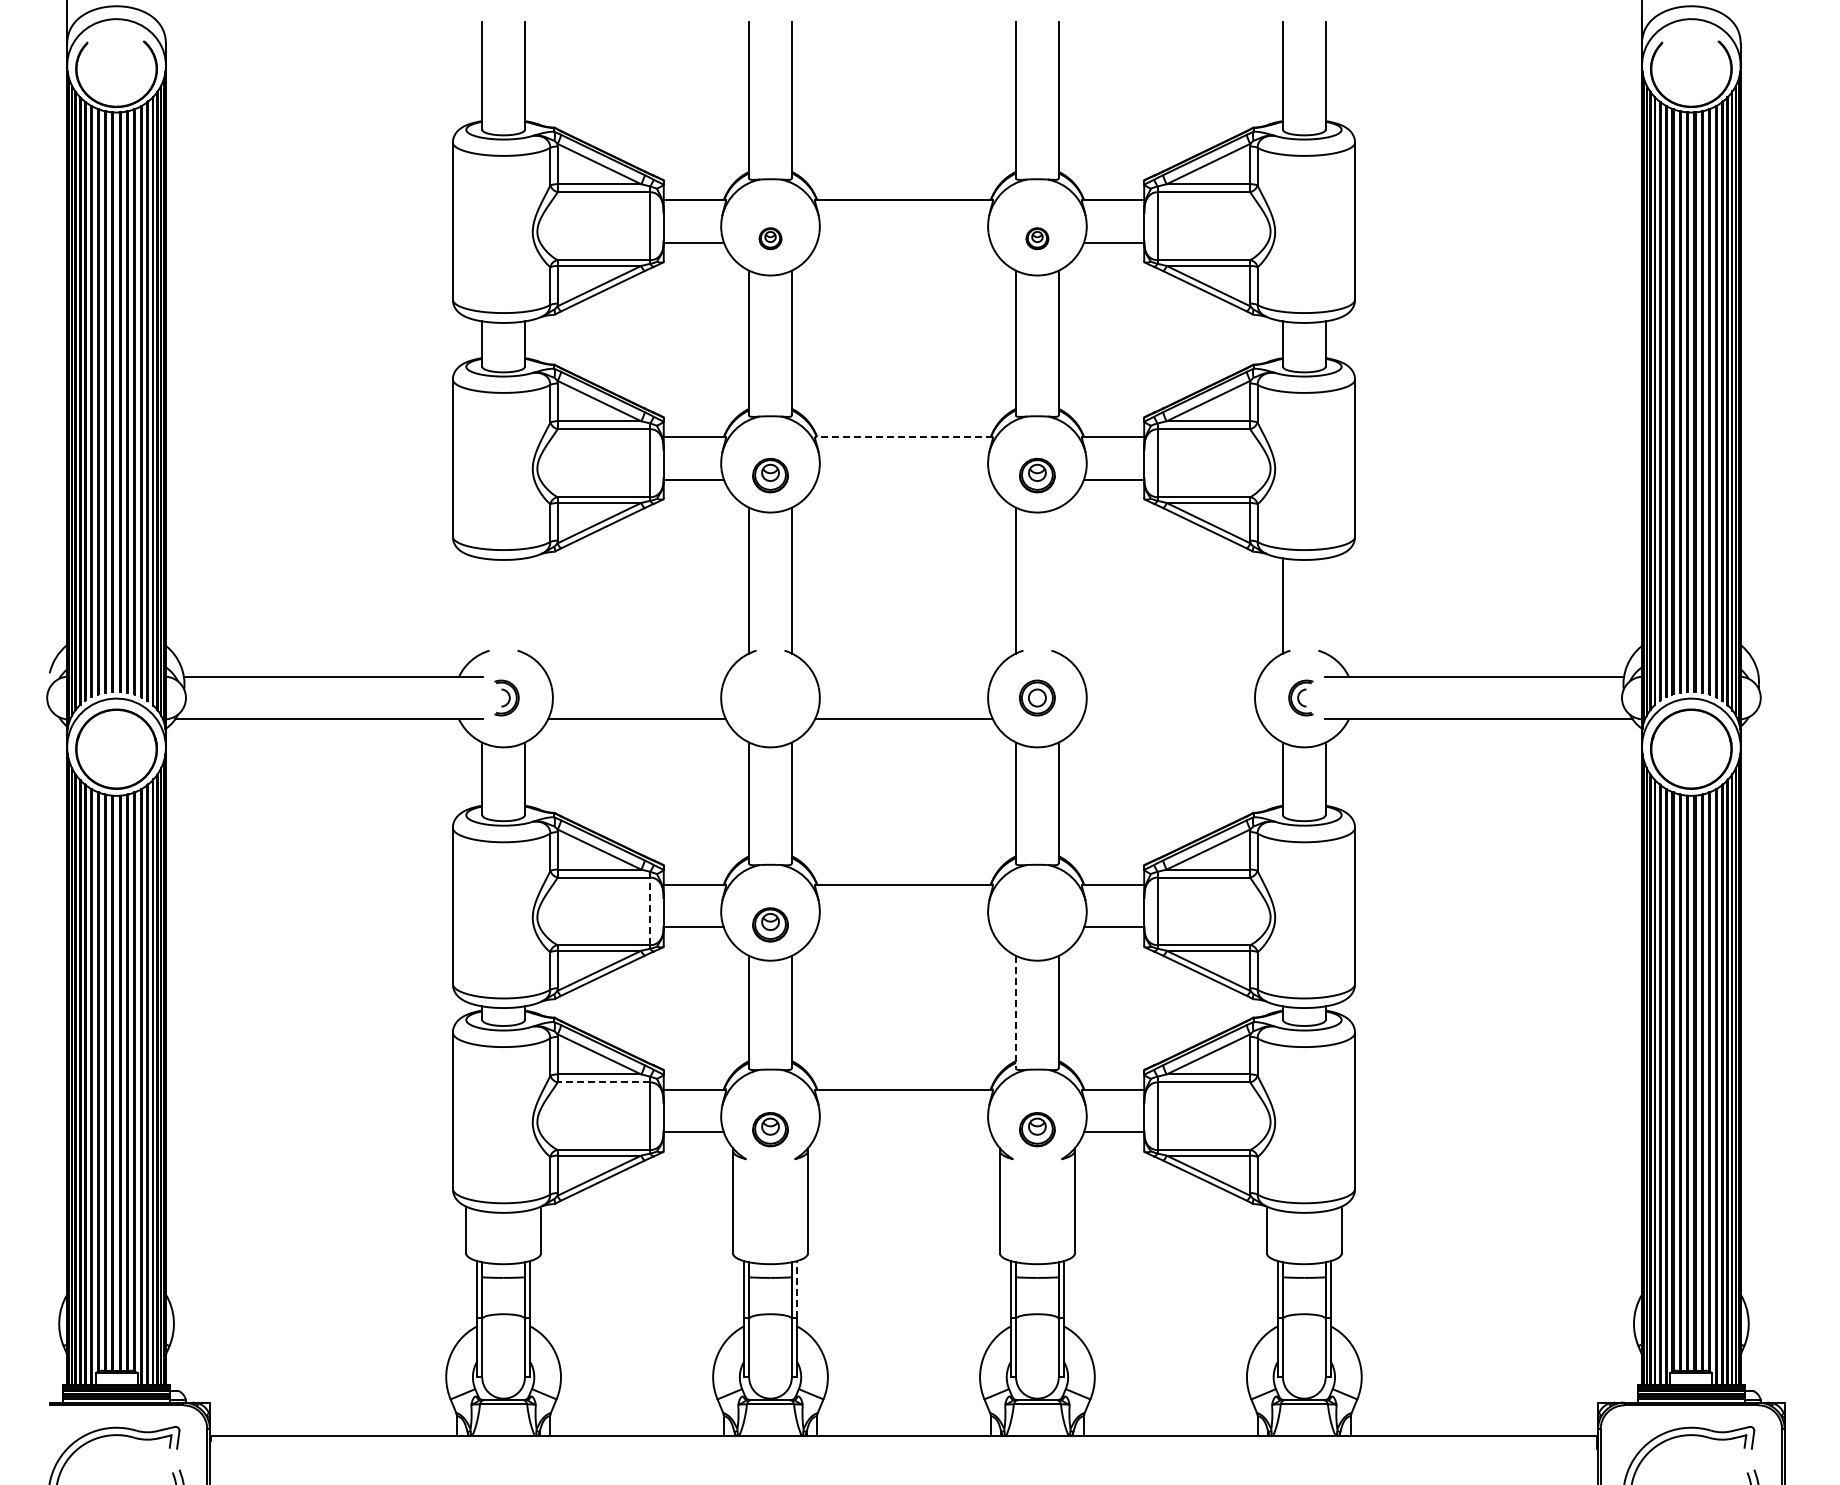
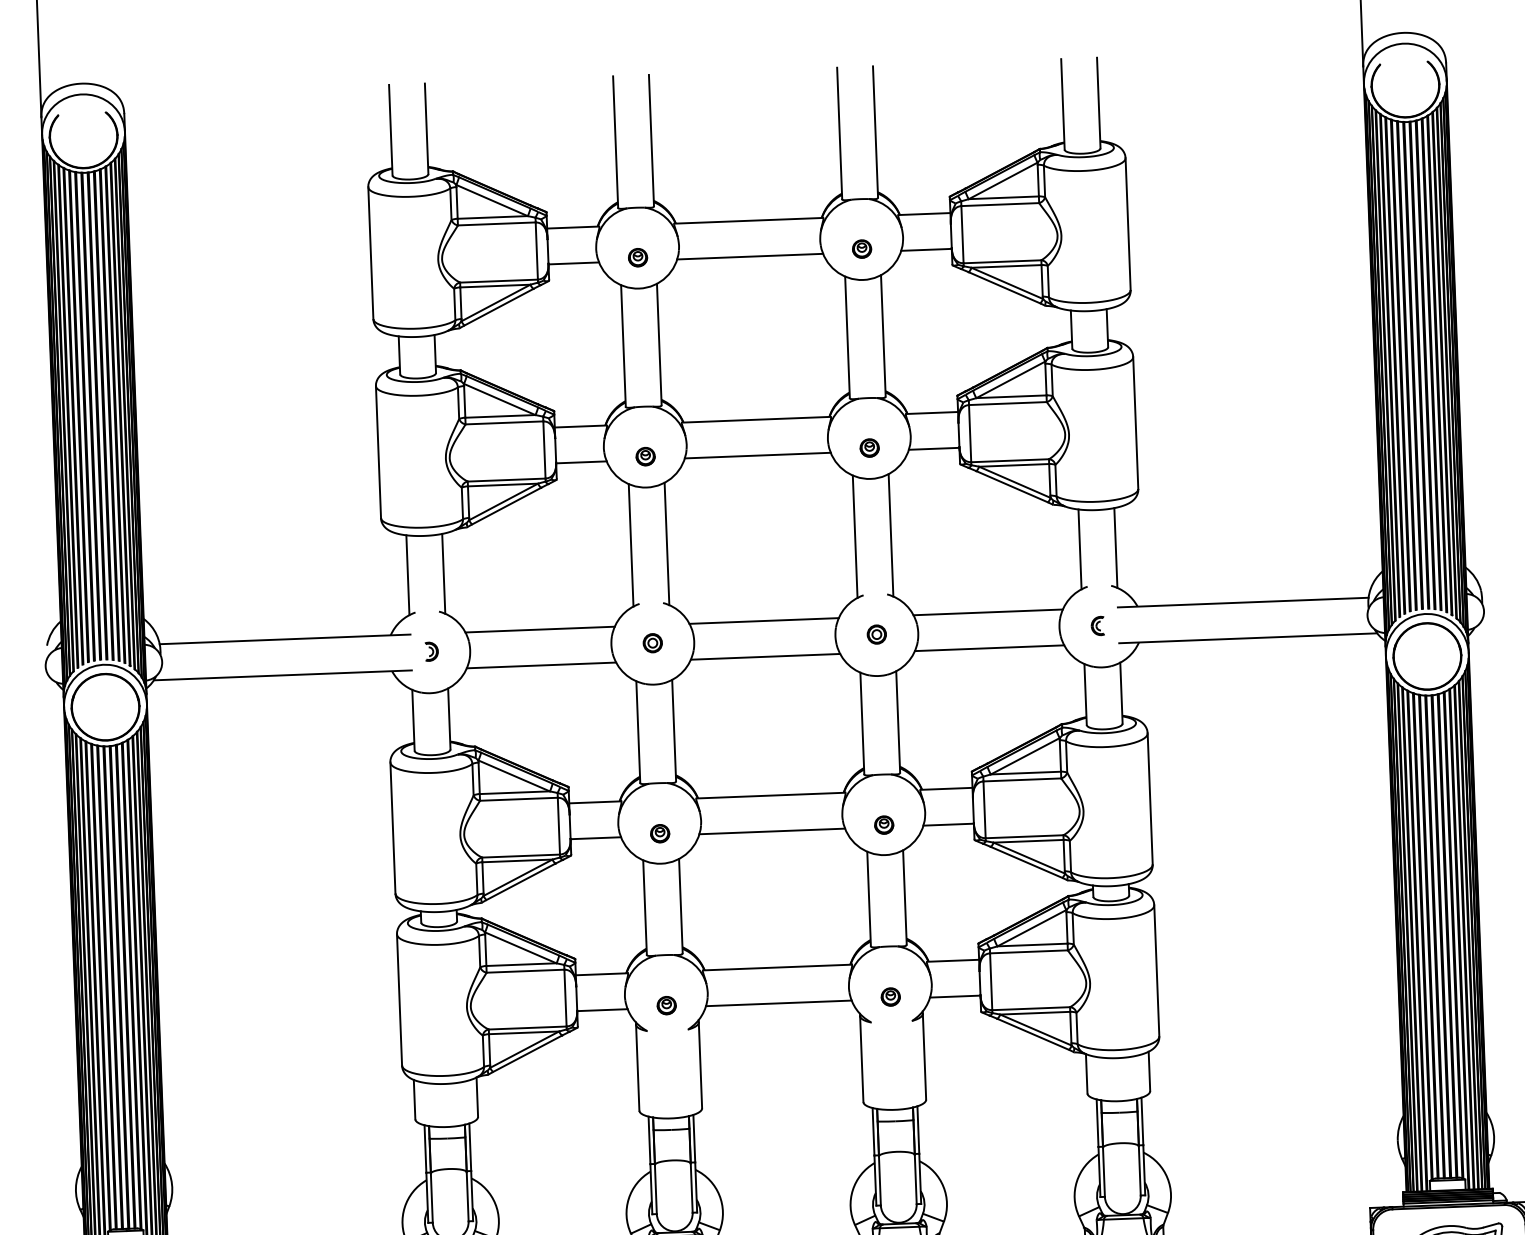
line: (903, 242) -> (749, 256), added
line: (903, 436) -> (756, 419), dashed -> solid
part: (770, 475) -> (645, 456), size x0.62
part: (1037, 475) -> (869, 447), size x0.62
line: (903, 479) -> (757, 455), added
line: (1058, 580) -> (890, 535), added
line: (482, 605) -> (408, 574), added
line: (524, 605) -> (443, 573), added
line: (1325, 605) -> (1115, 547), added
line: (637, 676) -> (540, 629), added
line: (903, 676) -> (763, 620), added
line: (1170, 676) -> (987, 612), added
part: (507, 697) -> (432, 651), size x0.62
part: (770, 697) -> (652, 642), added
part: (1037, 697) -> (876, 634), size x0.62
part: (1300, 697) -> (1097, 625), size x0.62
line: (1170, 719) -> (989, 648), added
line: (650, 911) -> (558, 826), dashed -> solid
part: (770, 924) -> (660, 833), size x0.62
part: (1037, 924) -> (884, 824), added
line: (903, 927) -> (771, 831), added
line: (1016, 1012) -> (869, 899), dashed -> solid
line: (603, 1082) -> (525, 971), dashed -> solid
part: (770, 1129) -> (666, 1005), size x0.62
part: (1037, 1129) -> (890, 996), size x0.62
line: (903, 1132) -> (778, 1003), added
line: (797, 1288) -> (694, 1137), dashed -> solid

